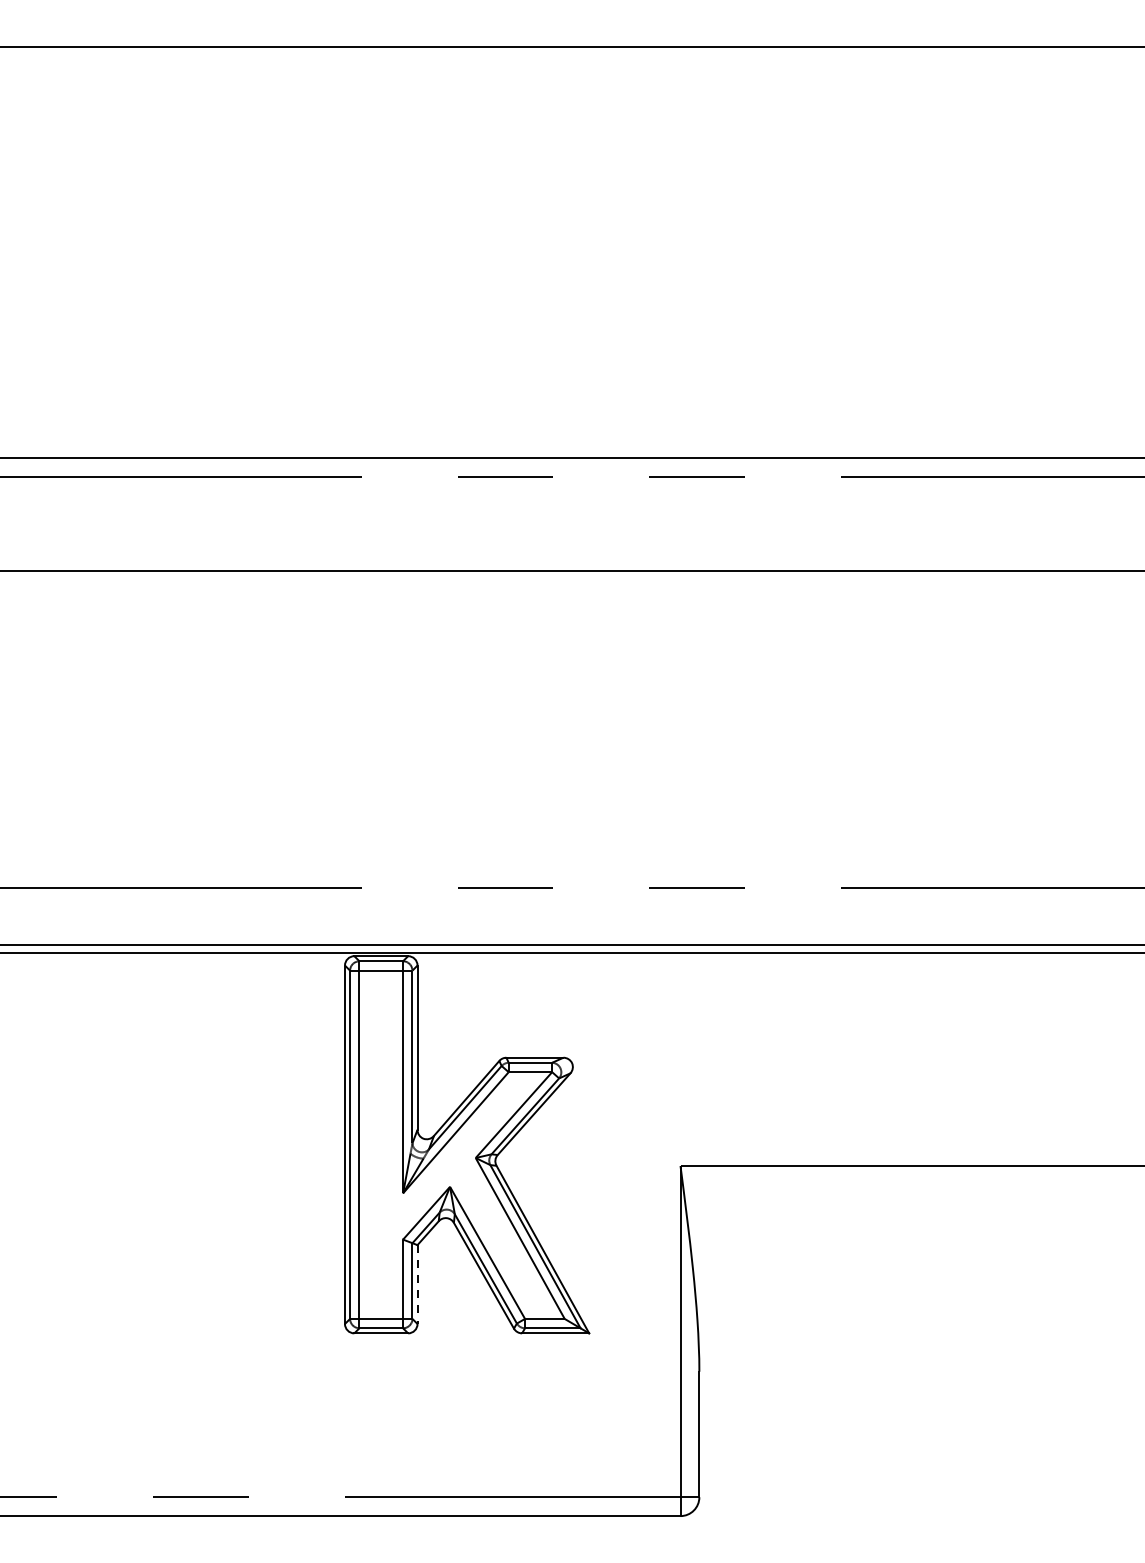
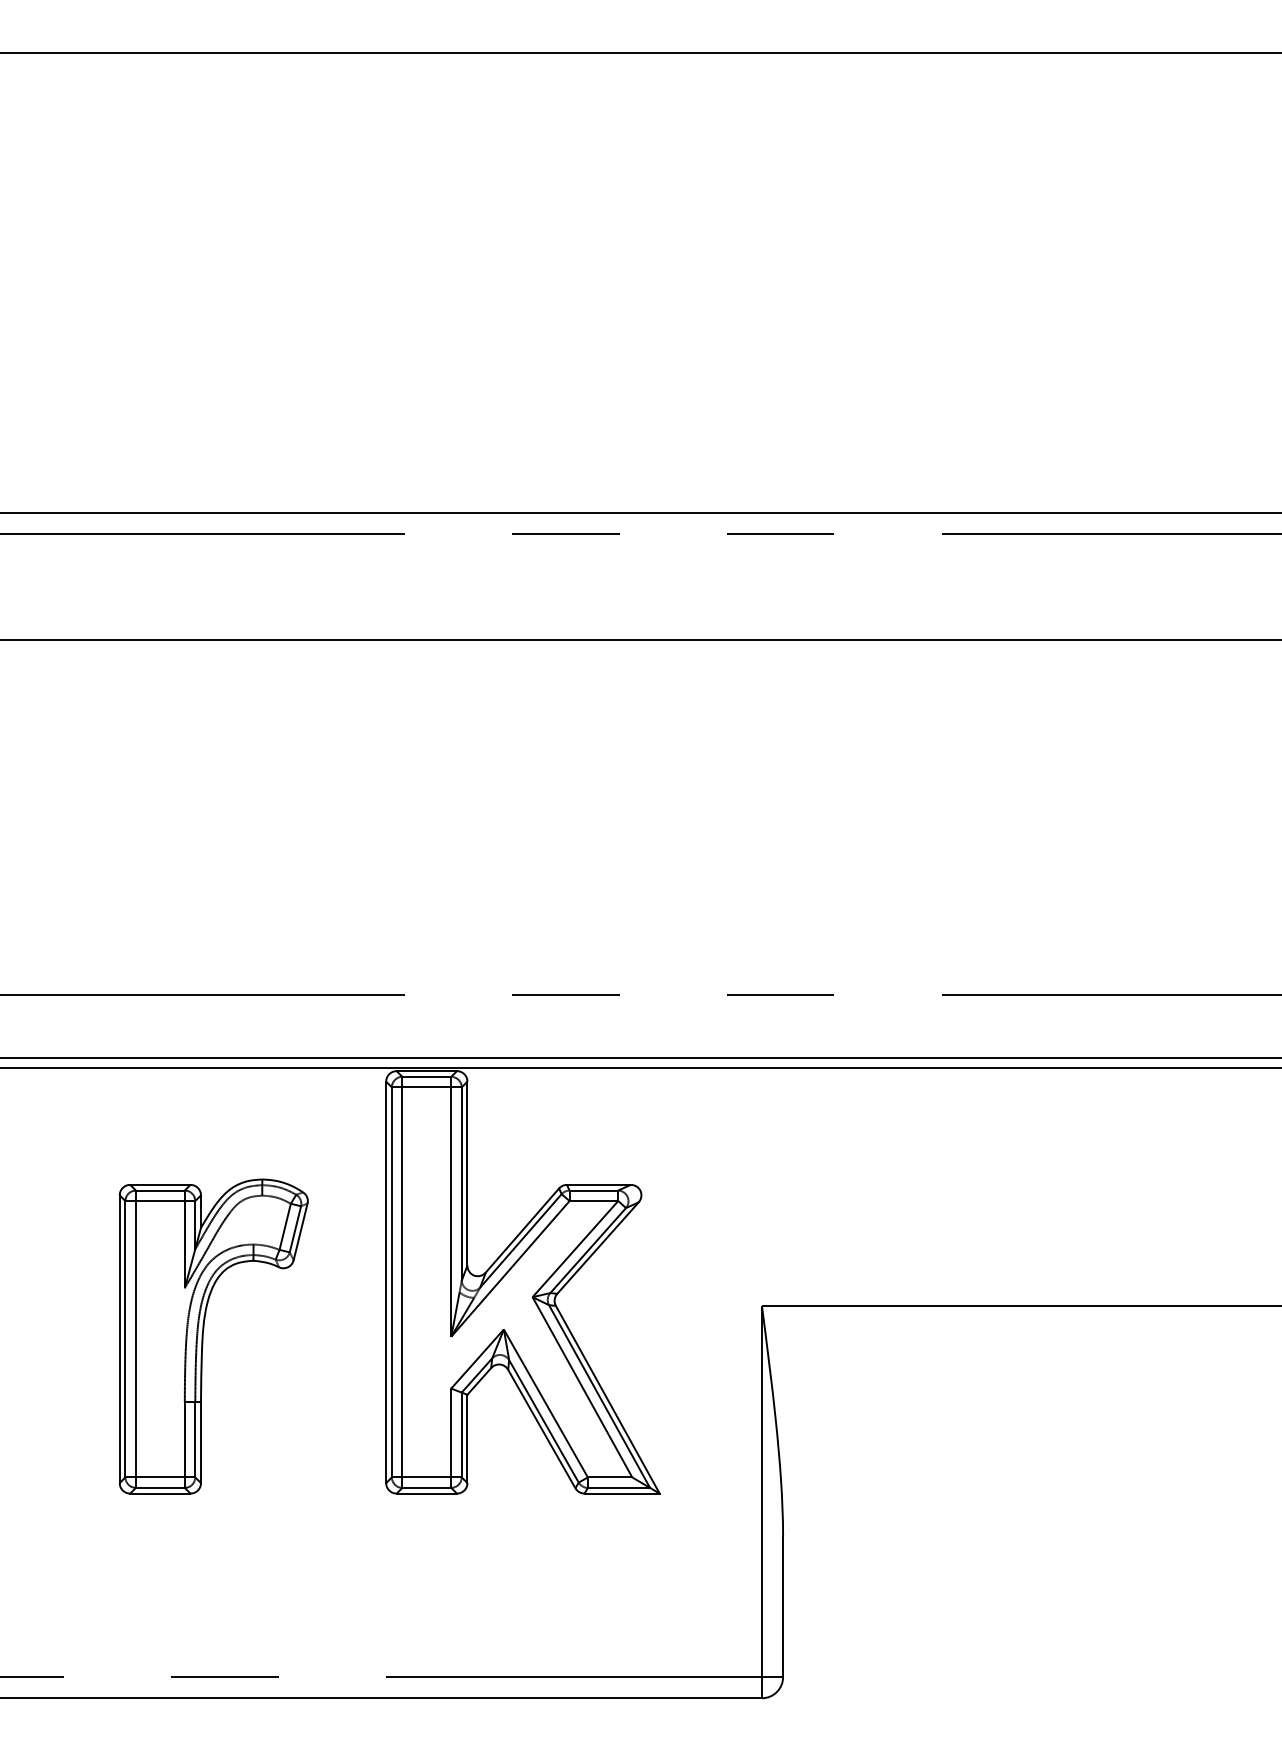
part: (182, 1192) -> (204, 1335), added
line: (417, 1285) -> (467, 1439), dashed -> solid

